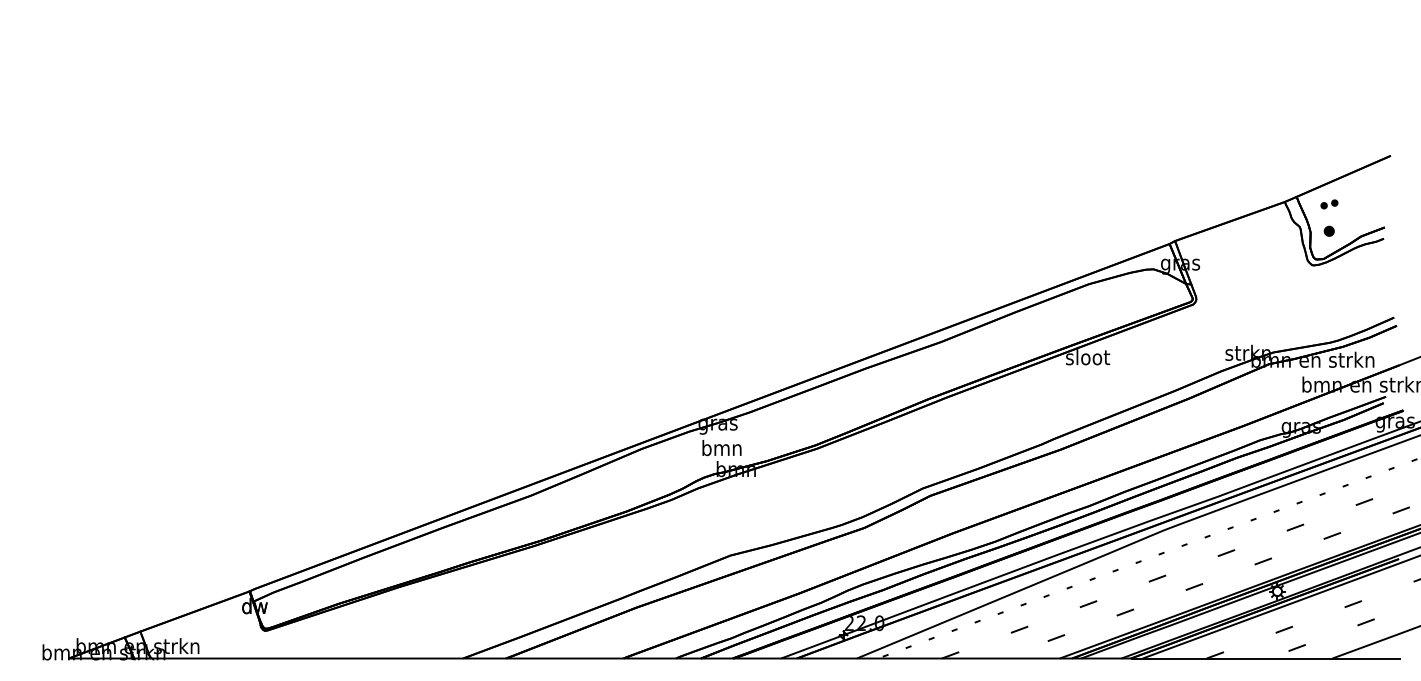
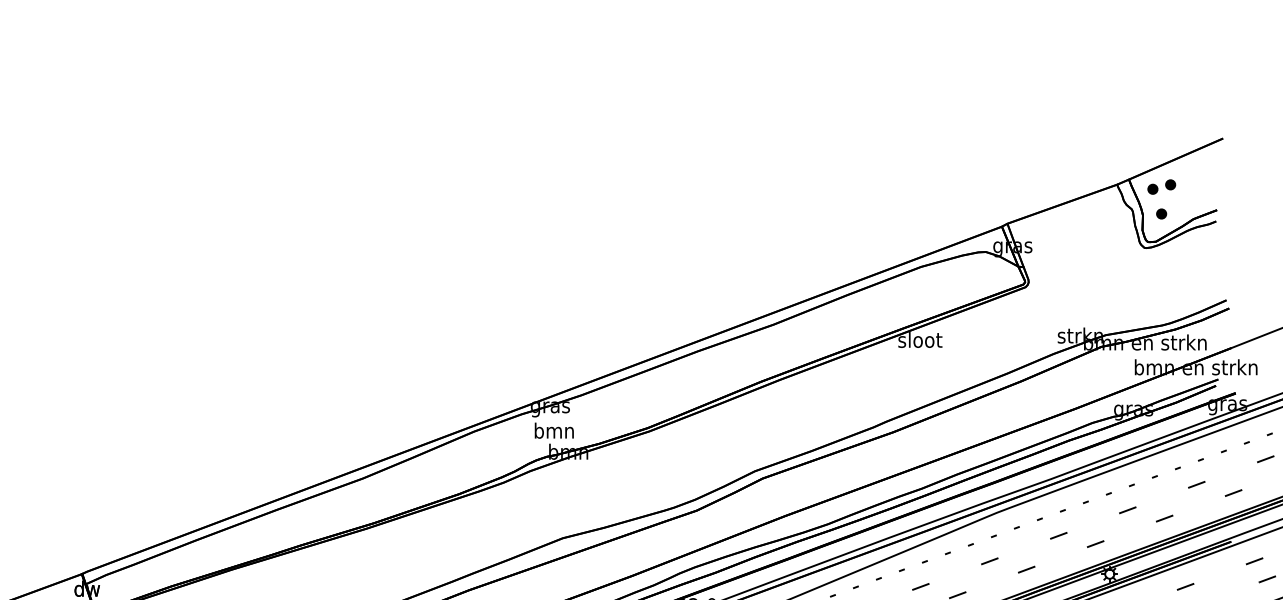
part: (1329, 204) -> (1161, 187), size x1.67

